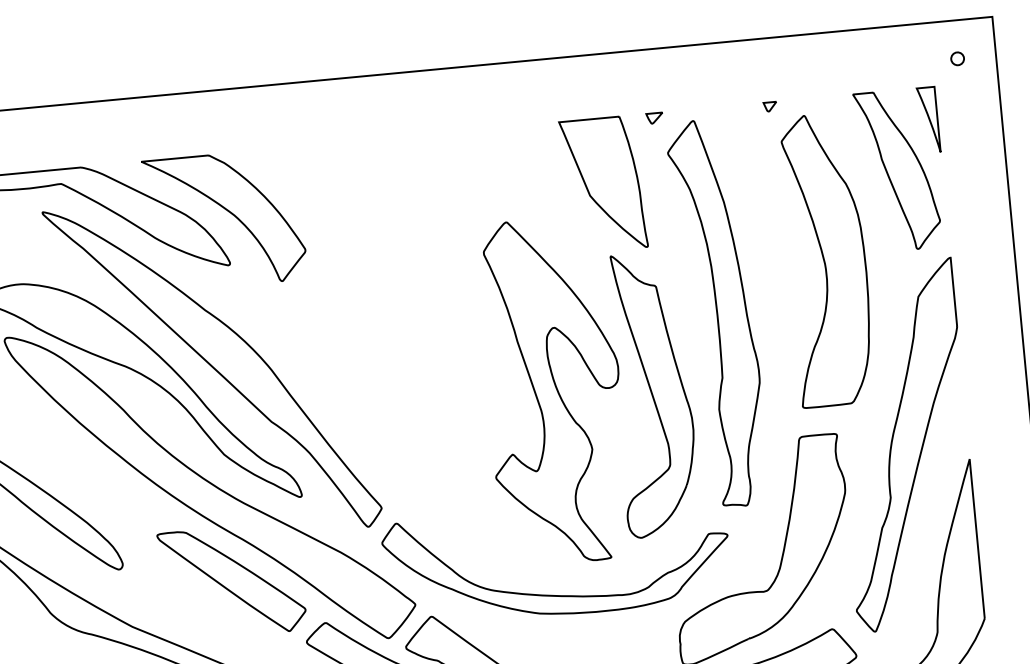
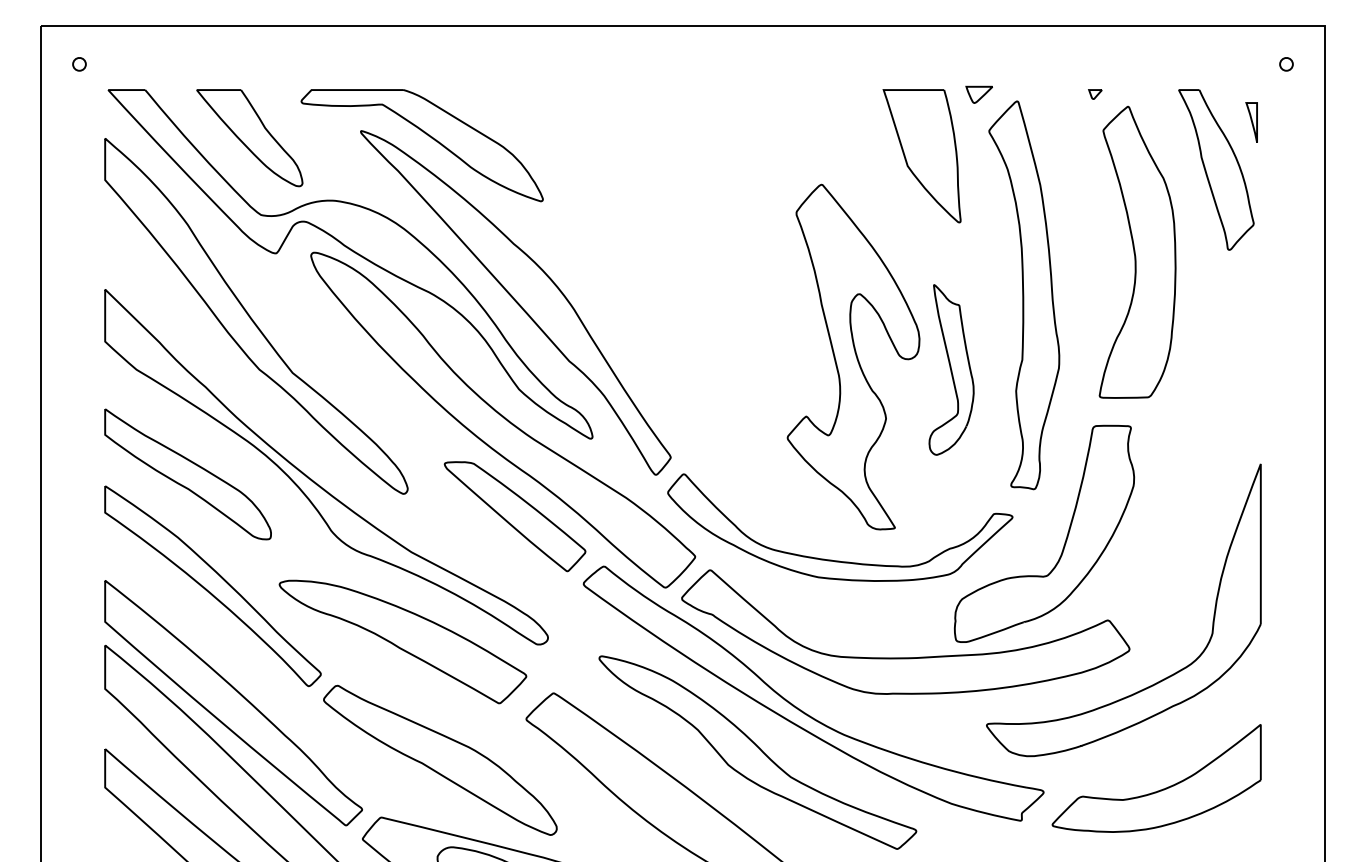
part: (654, 118) -> (979, 95), size x1.6
part: (928, 119) -> (1251, 122), size x0.6
part: (229, 213) -> (547, 149), removed
part: (652, 394) -> (951, 369), size x0.6
part: (904, 444) -> (1197, 443), removed

